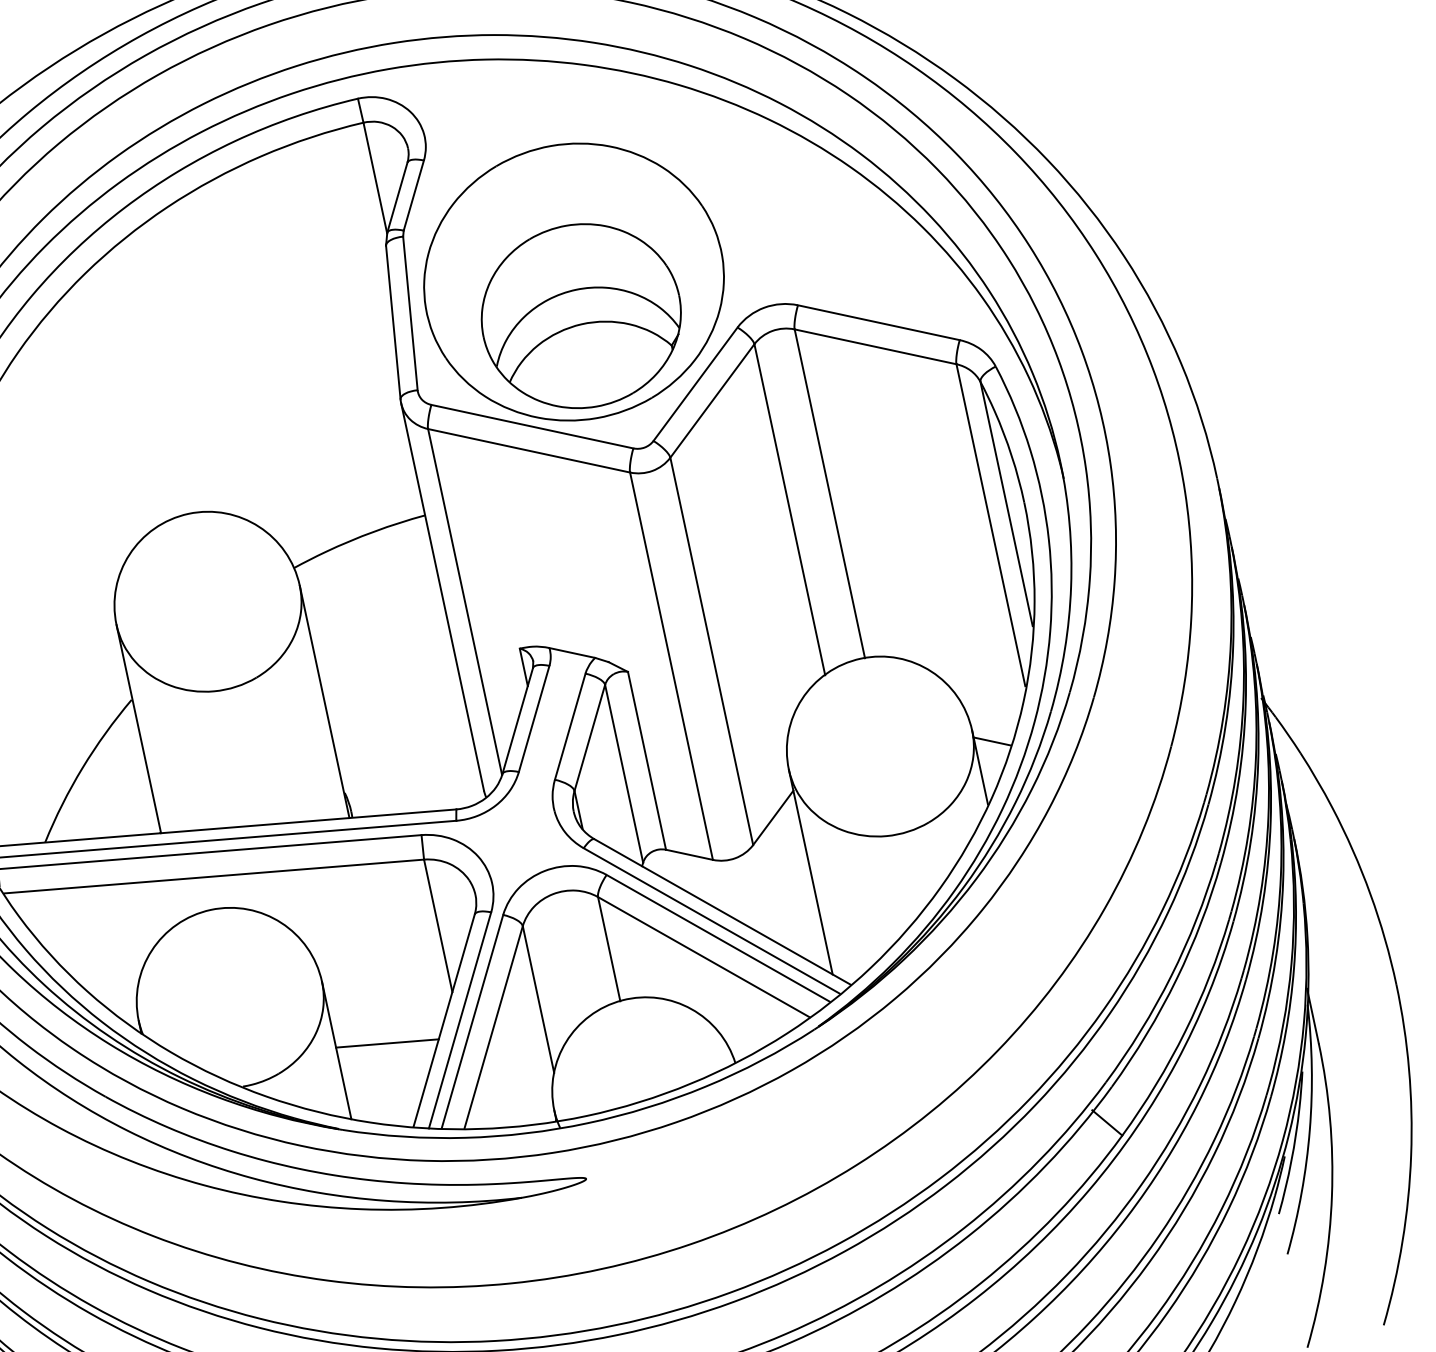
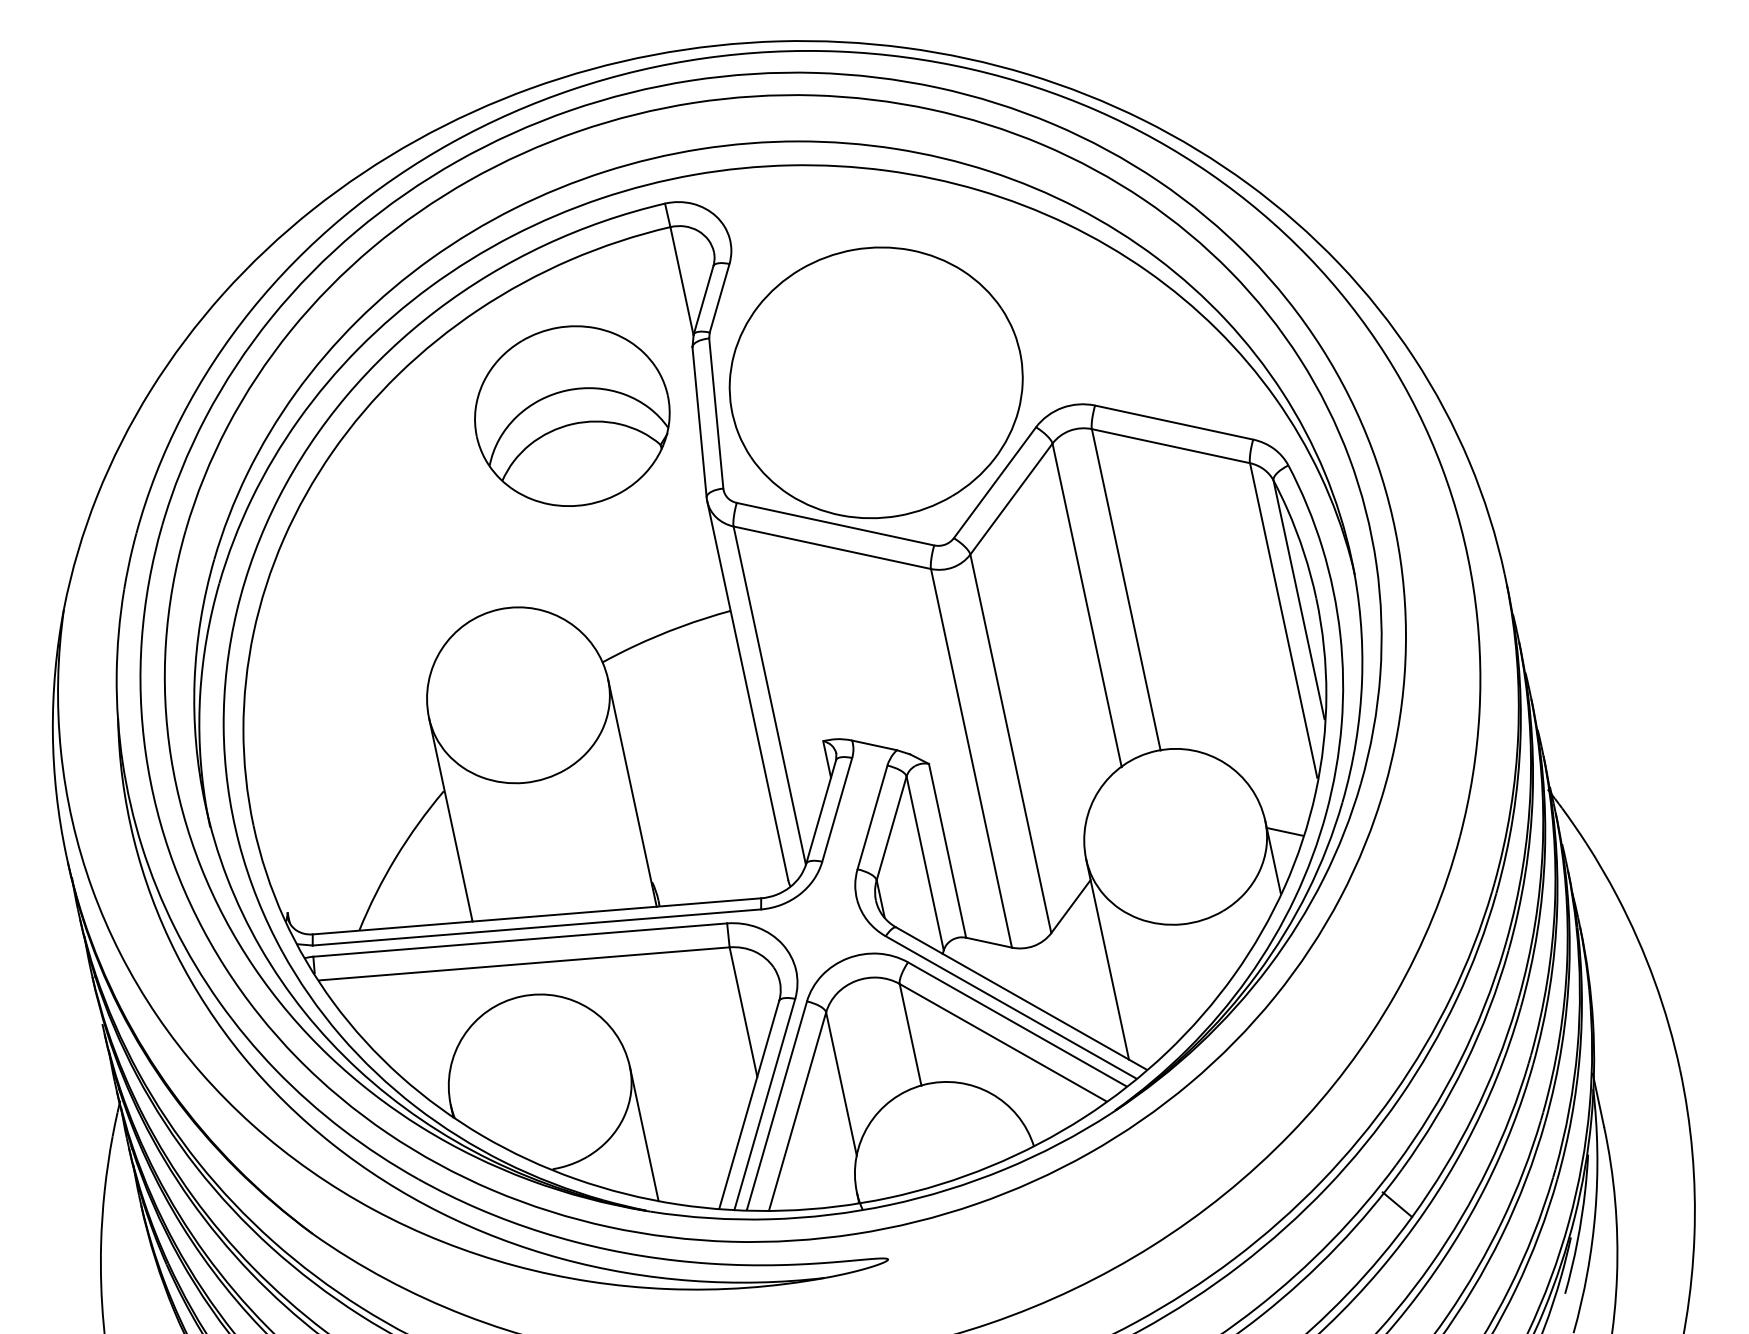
part: (581, 315) -> (572, 415), moved
line: (387, 1043) -> (693, 1127), removed

